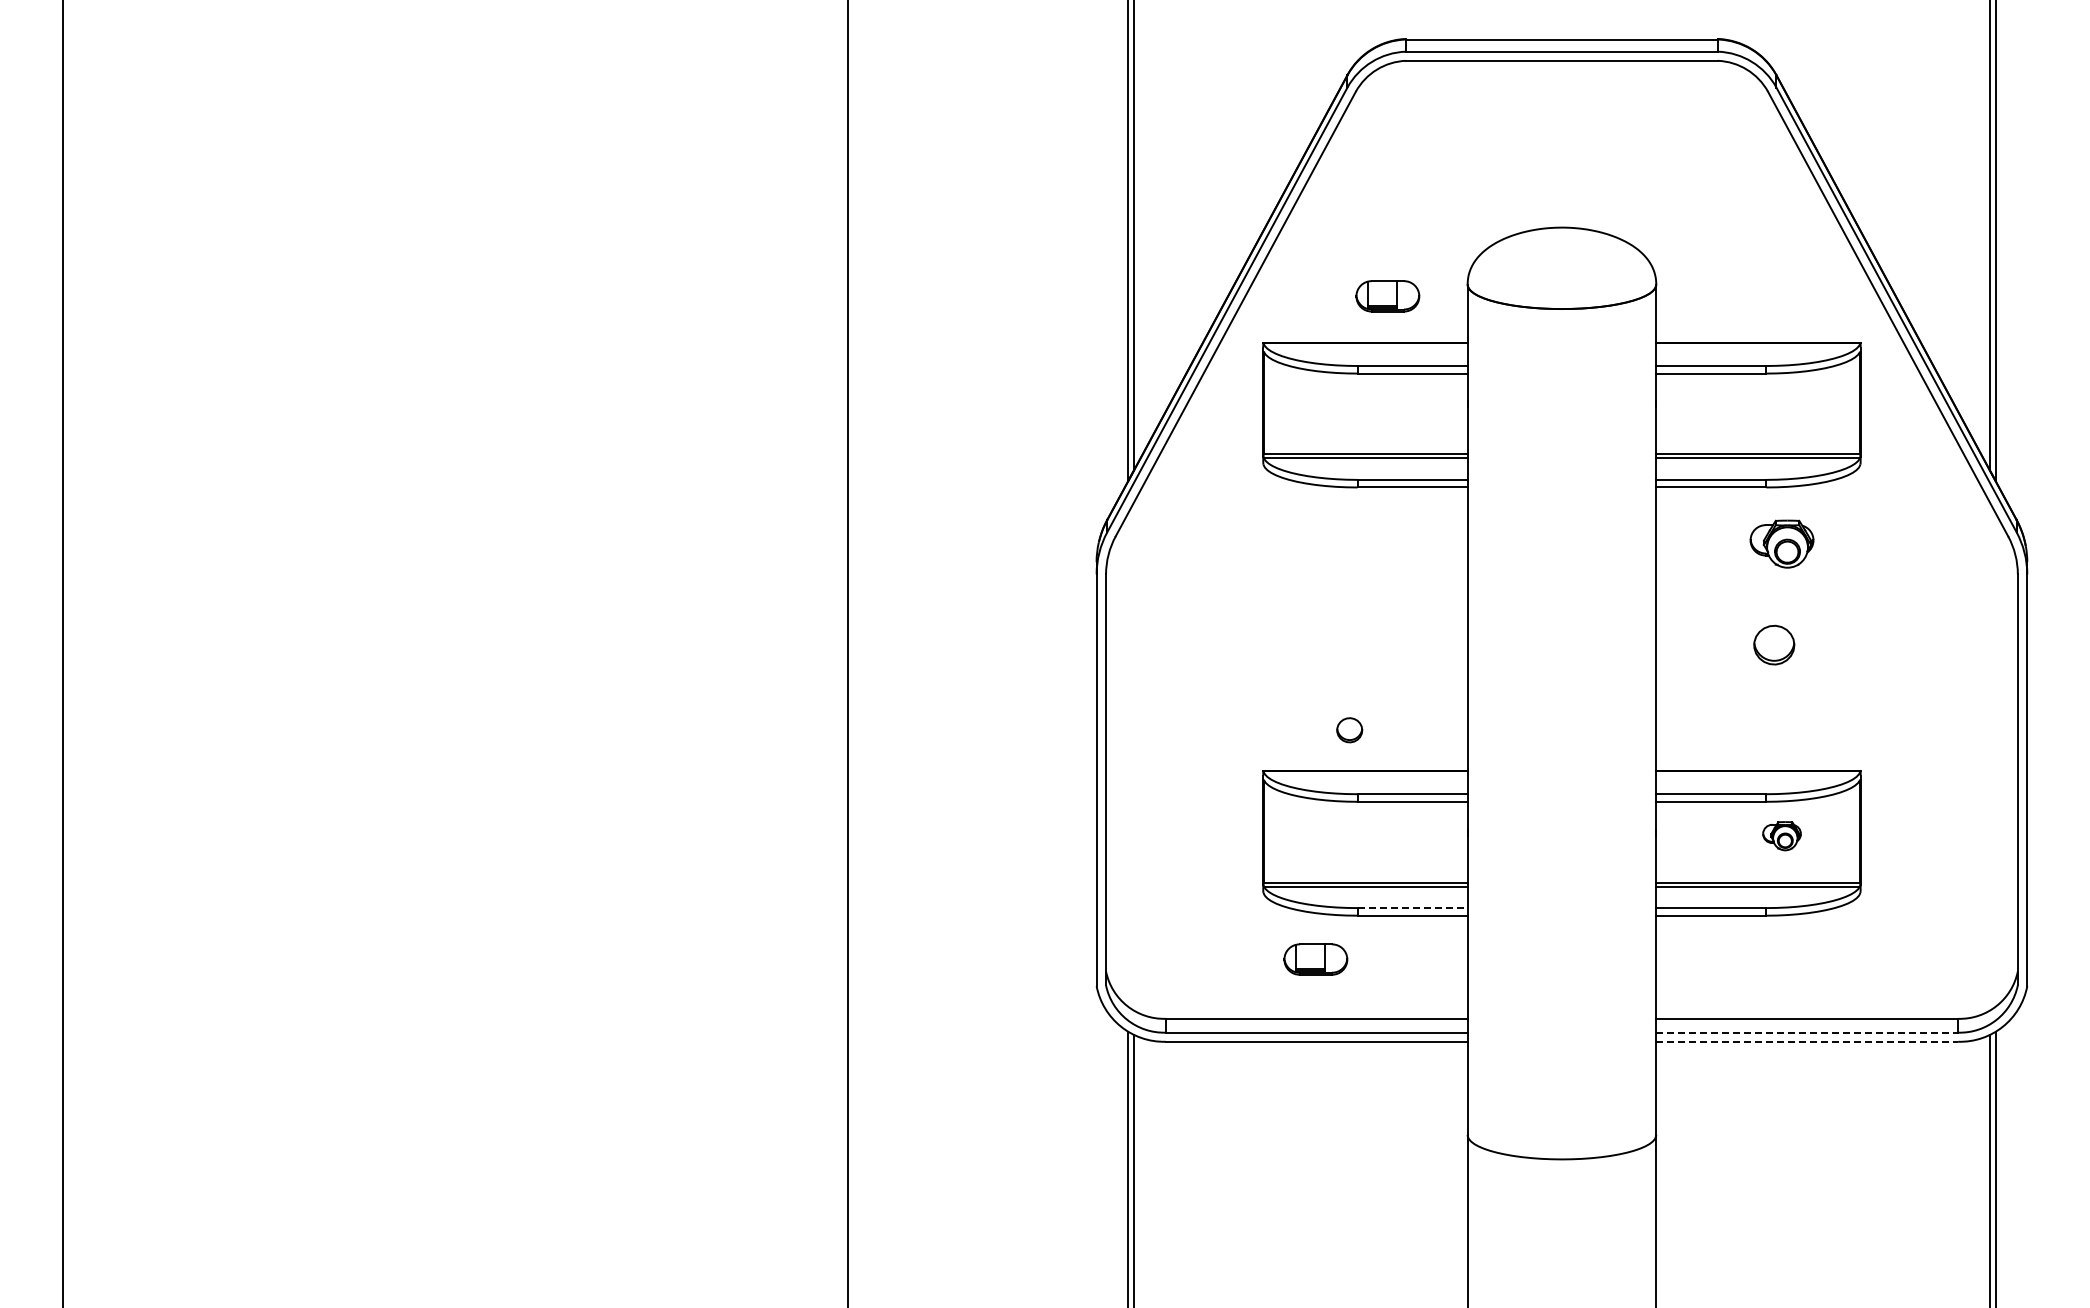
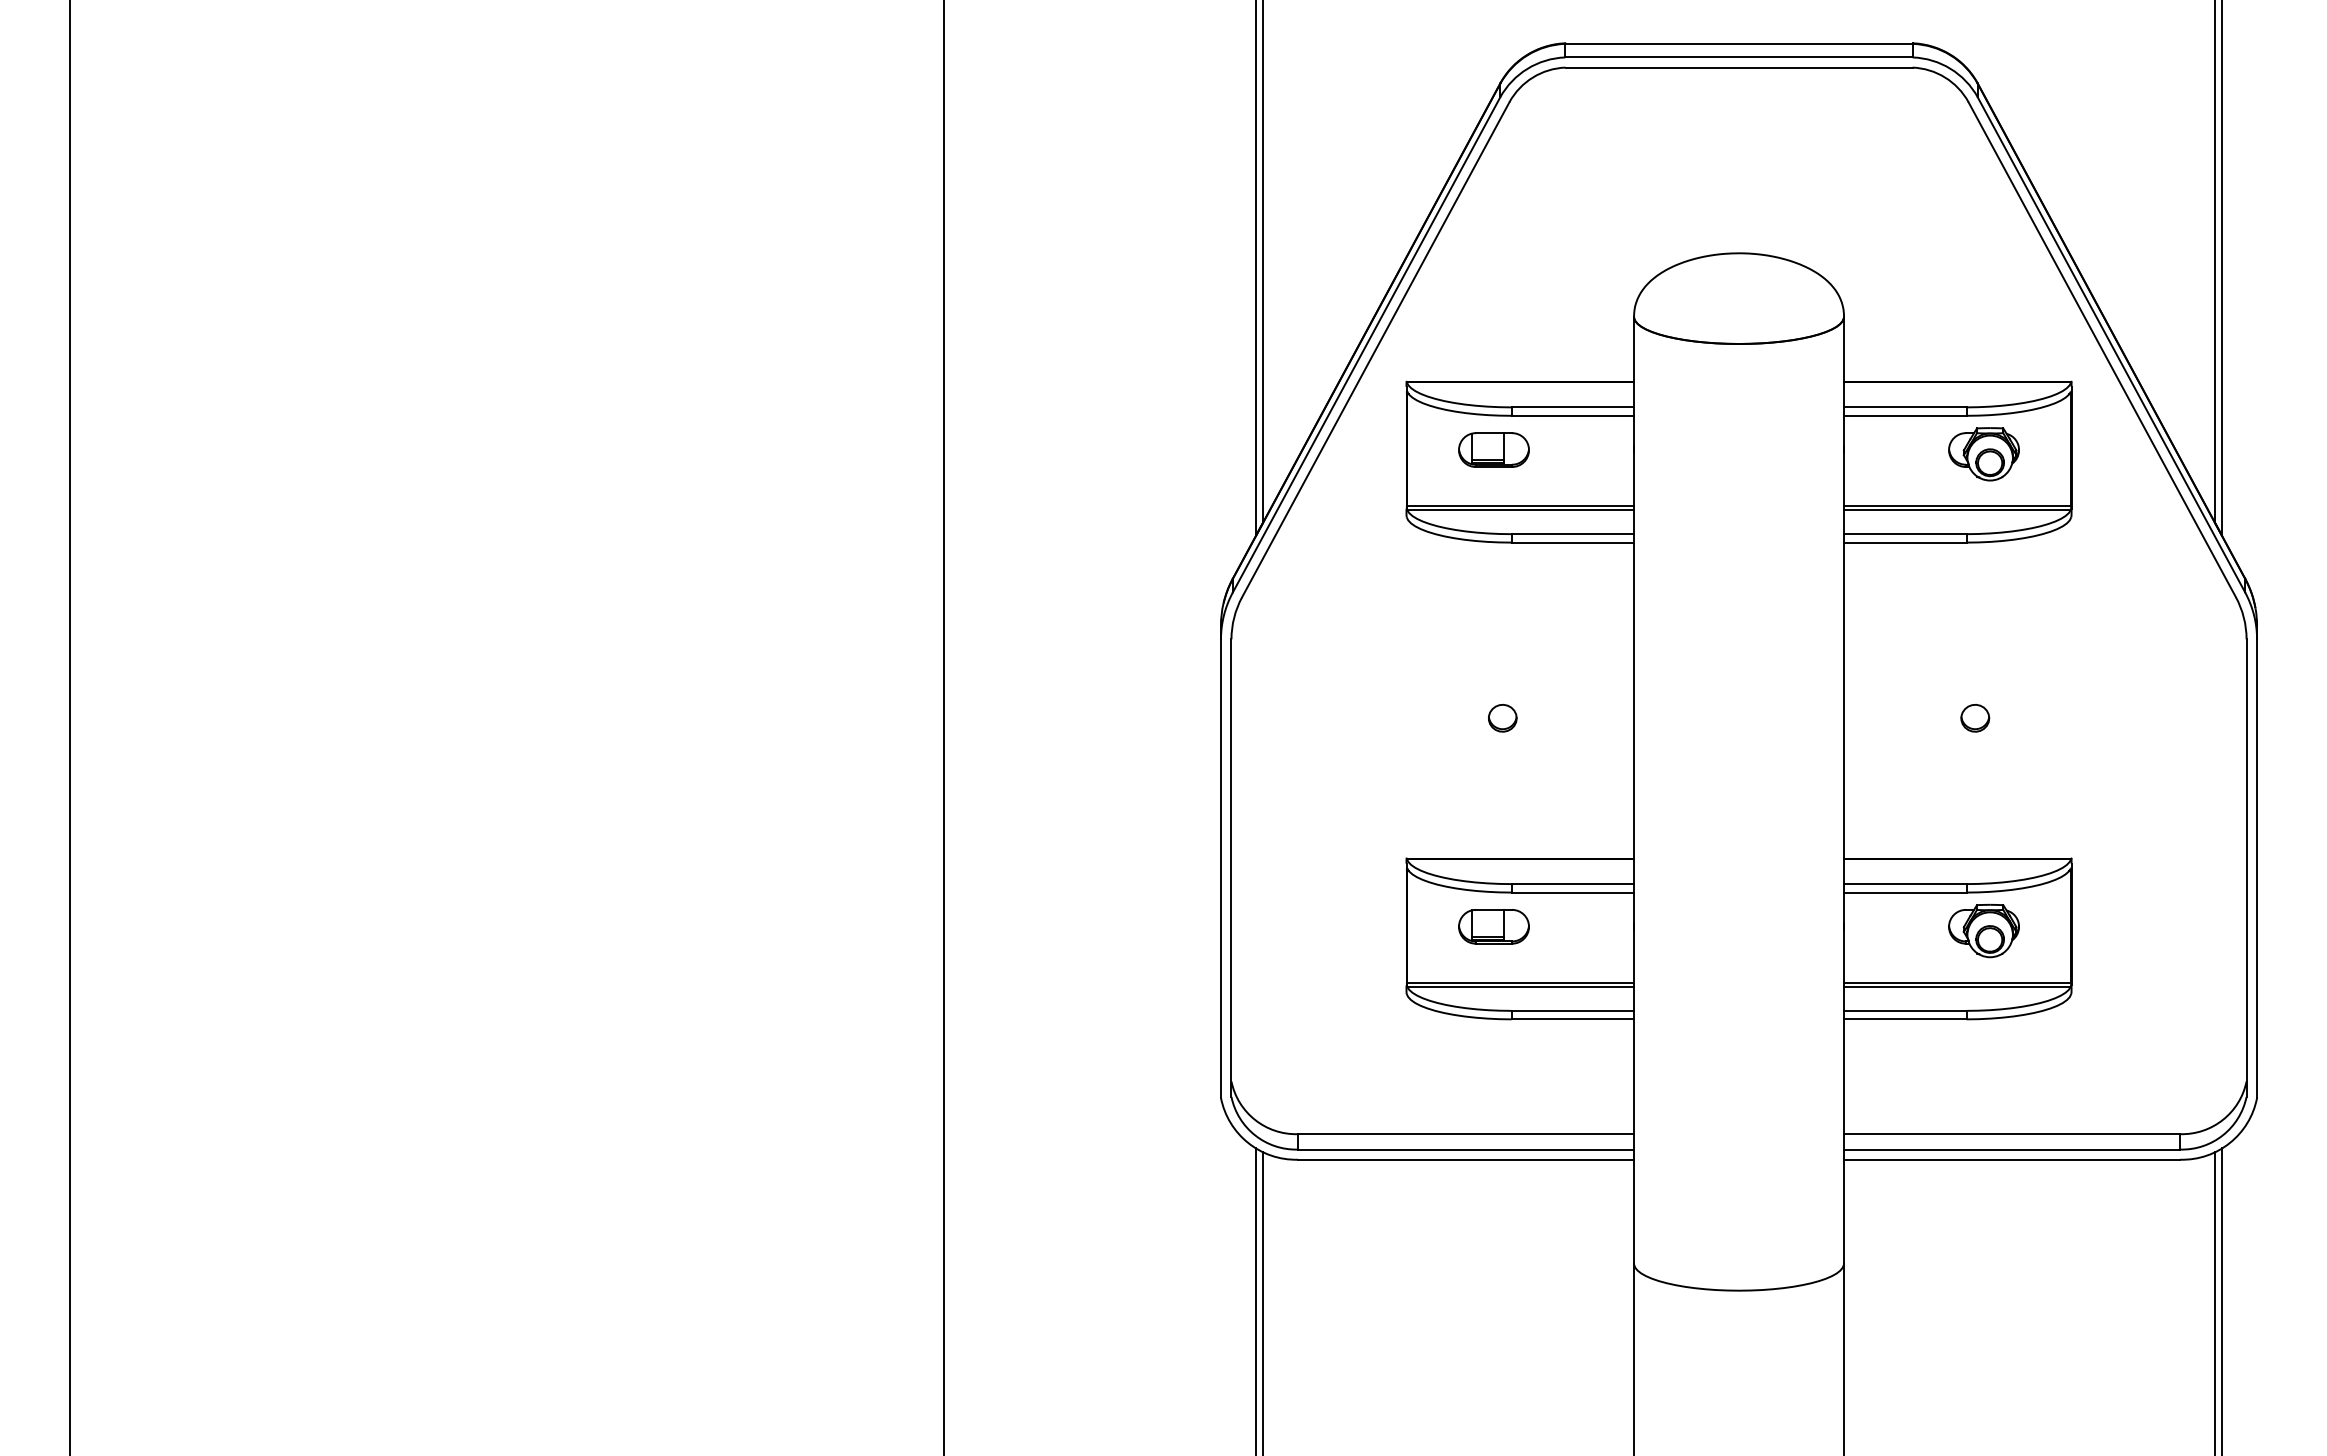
part: (1387, 296) -> (1493, 450), moved
part: (1781, 543) -> (1983, 453), moved
part: (1773, 645) -> (1974, 718), size x0.62
part: (1349, 730) -> (1502, 718), moved
part: (1781, 835) -> (1983, 930), size x1.67
line: (1413, 908) -> (1573, 1011), dashed -> solid
part: (1315, 959) -> (1493, 926), moved
line: (1807, 1032) -> (2012, 1149), dashed -> solid
line: (1807, 1041) -> (2012, 1159), dashed -> solid

